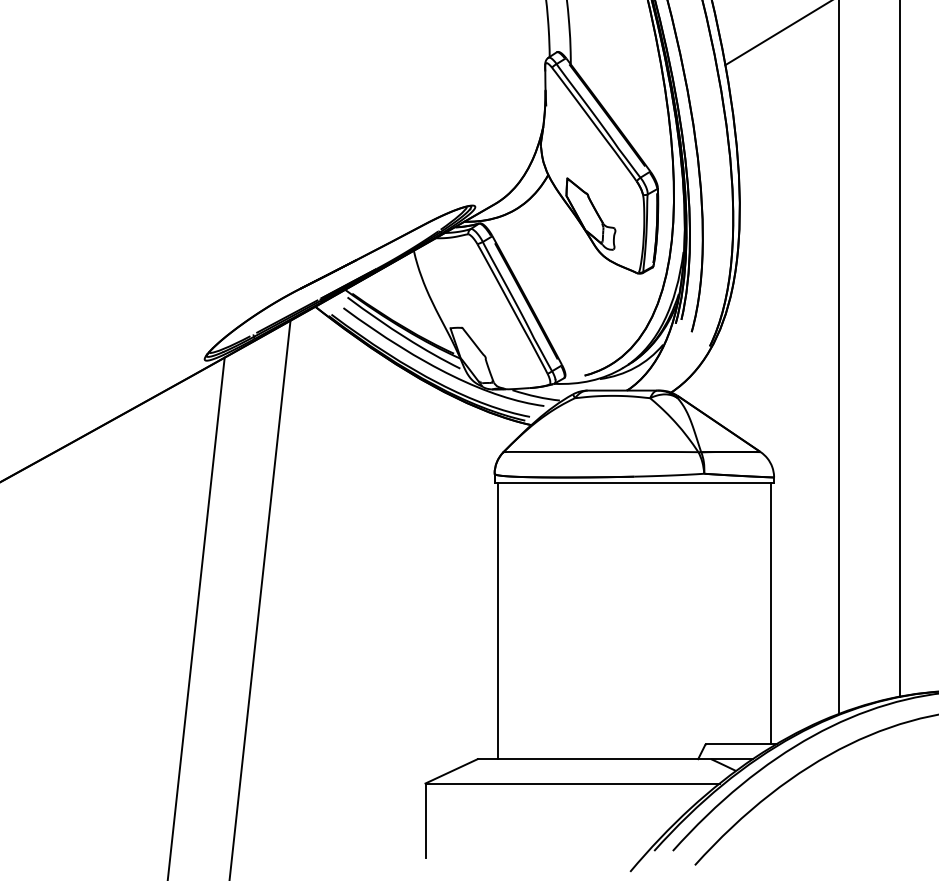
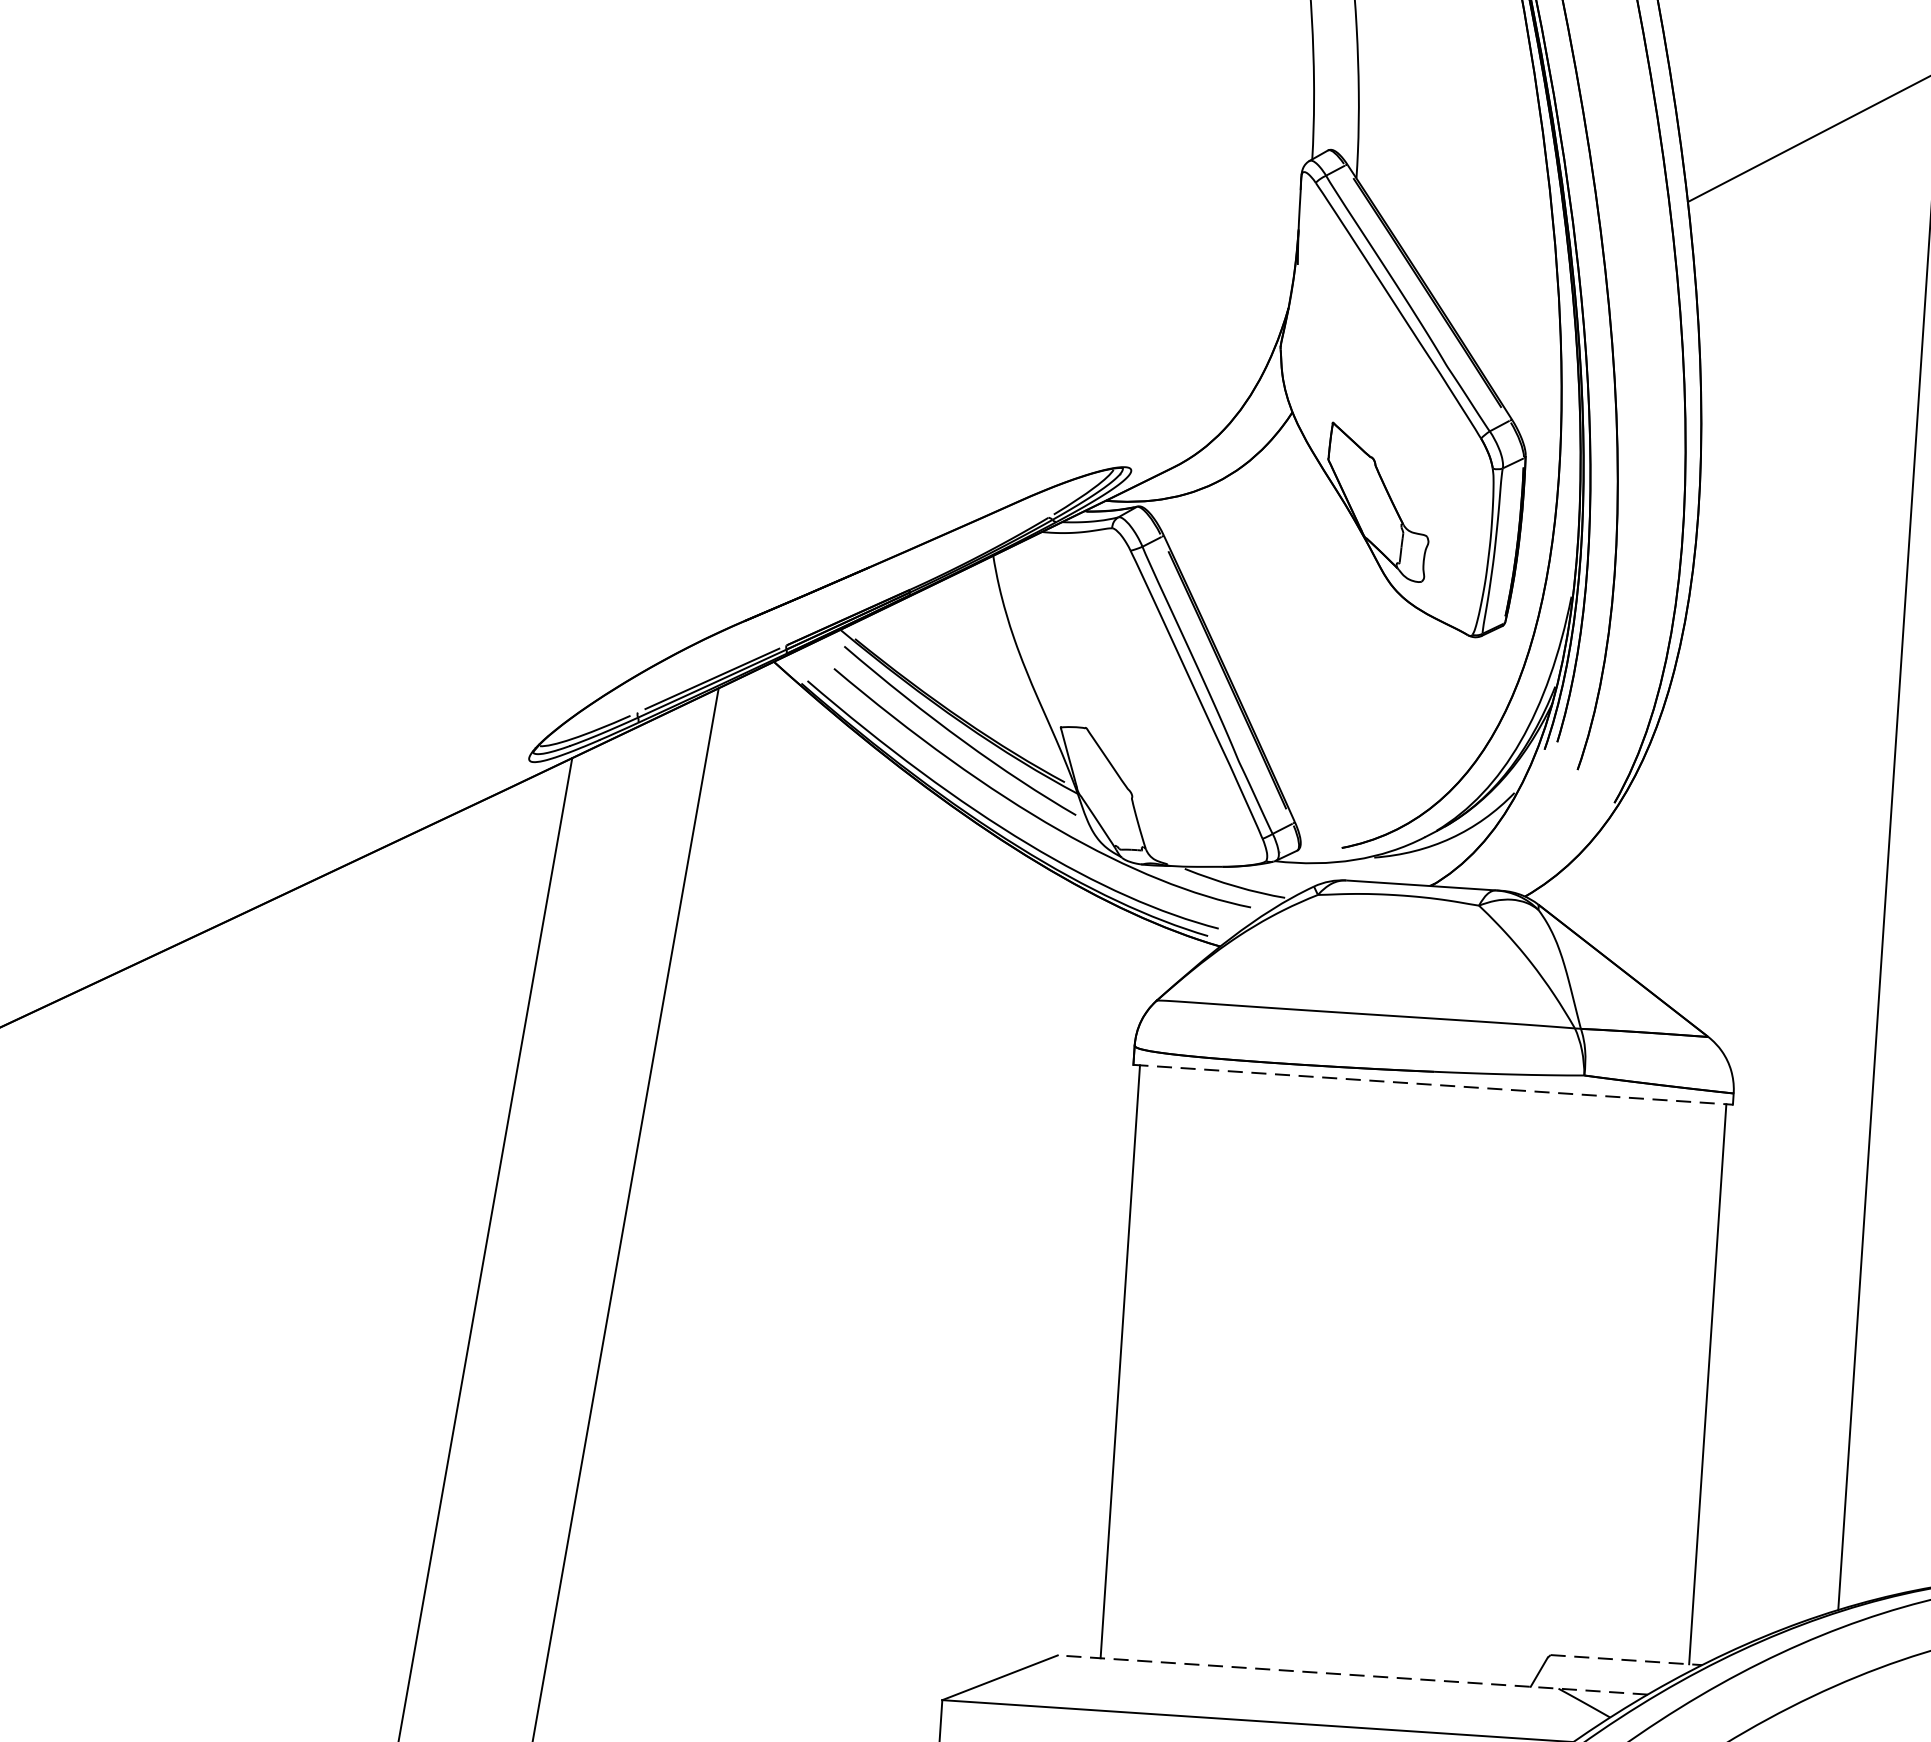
line: (634, 482) -> (1433, 1084), solid -> dashed
line: (742, 743) -> (1627, 1659), solid -> dashed
line: (615, 759) -> (1353, 1675), solid -> dashed

